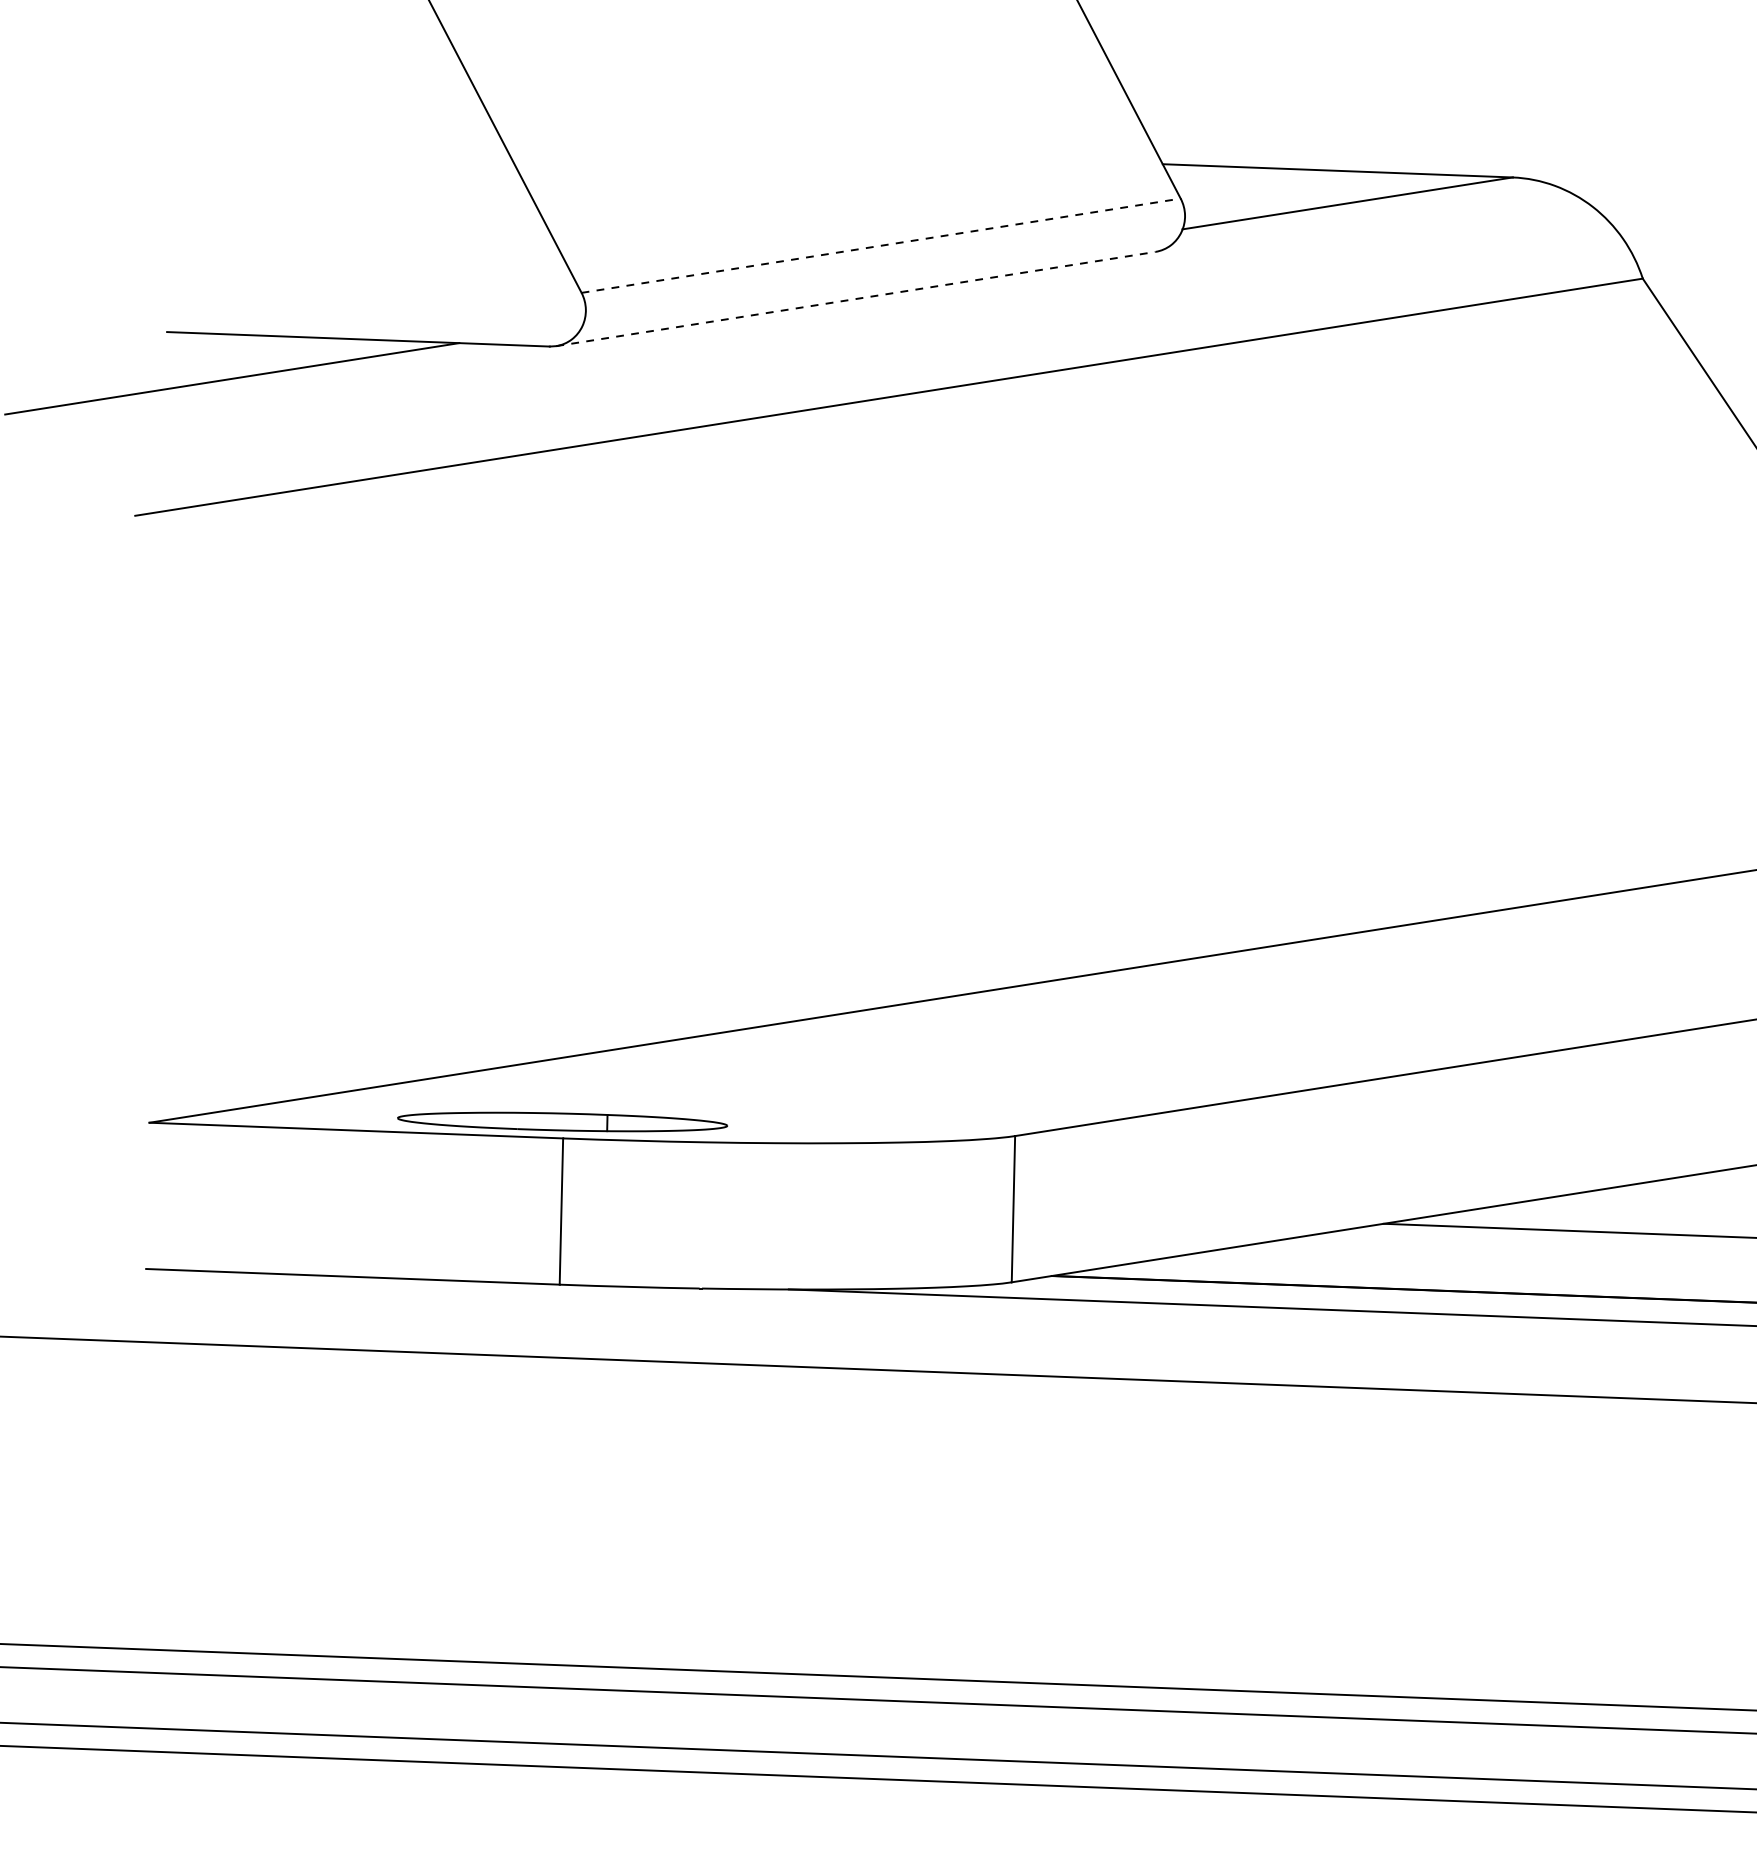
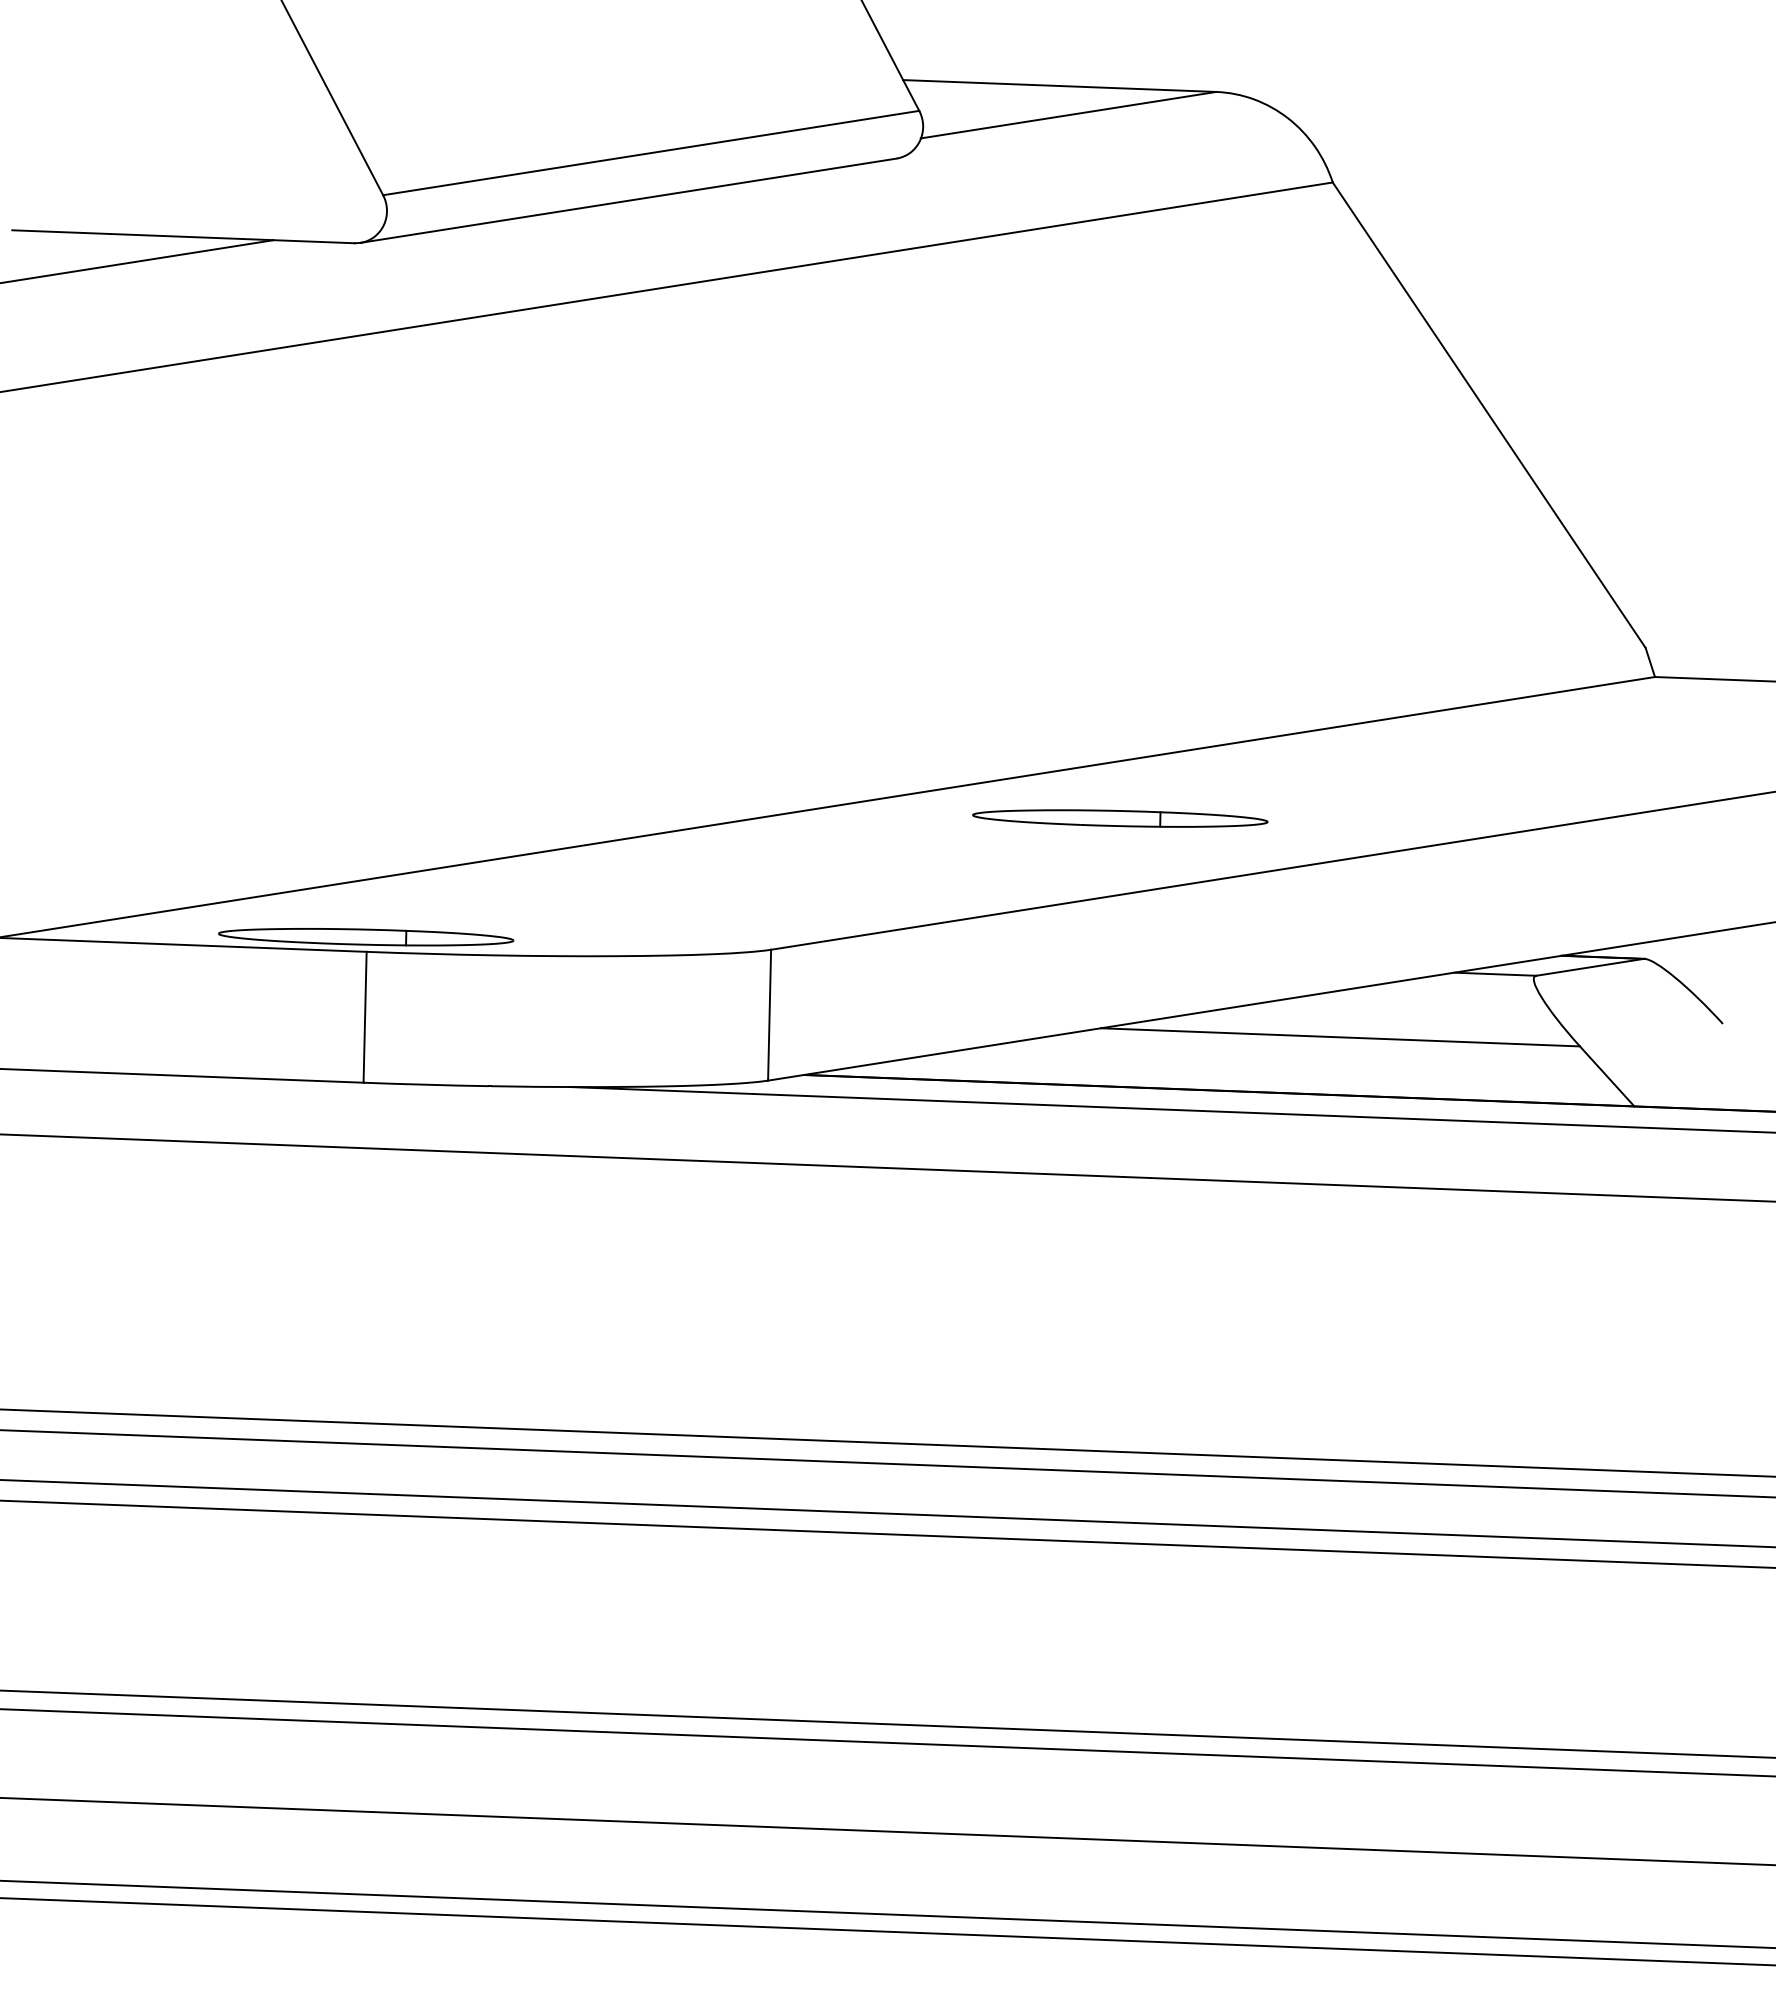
line: (881, 245) -> (651, 152), dashed -> solid
line: (856, 298) -> (629, 200), dashed -> solid
part: (1405, 989) -> (1120, 818), added

